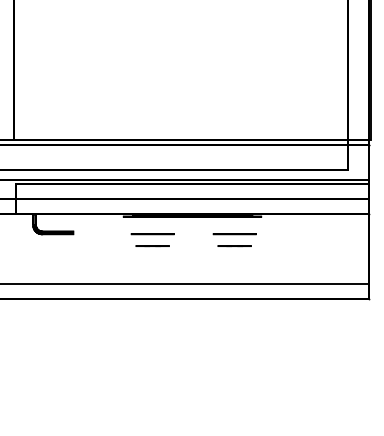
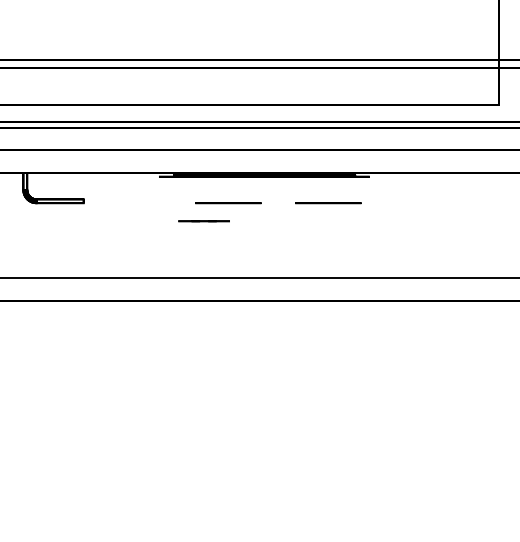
circle: (152, 234) -> (228, 203), moved
line: (234, 246) -> (327, 221), removed

